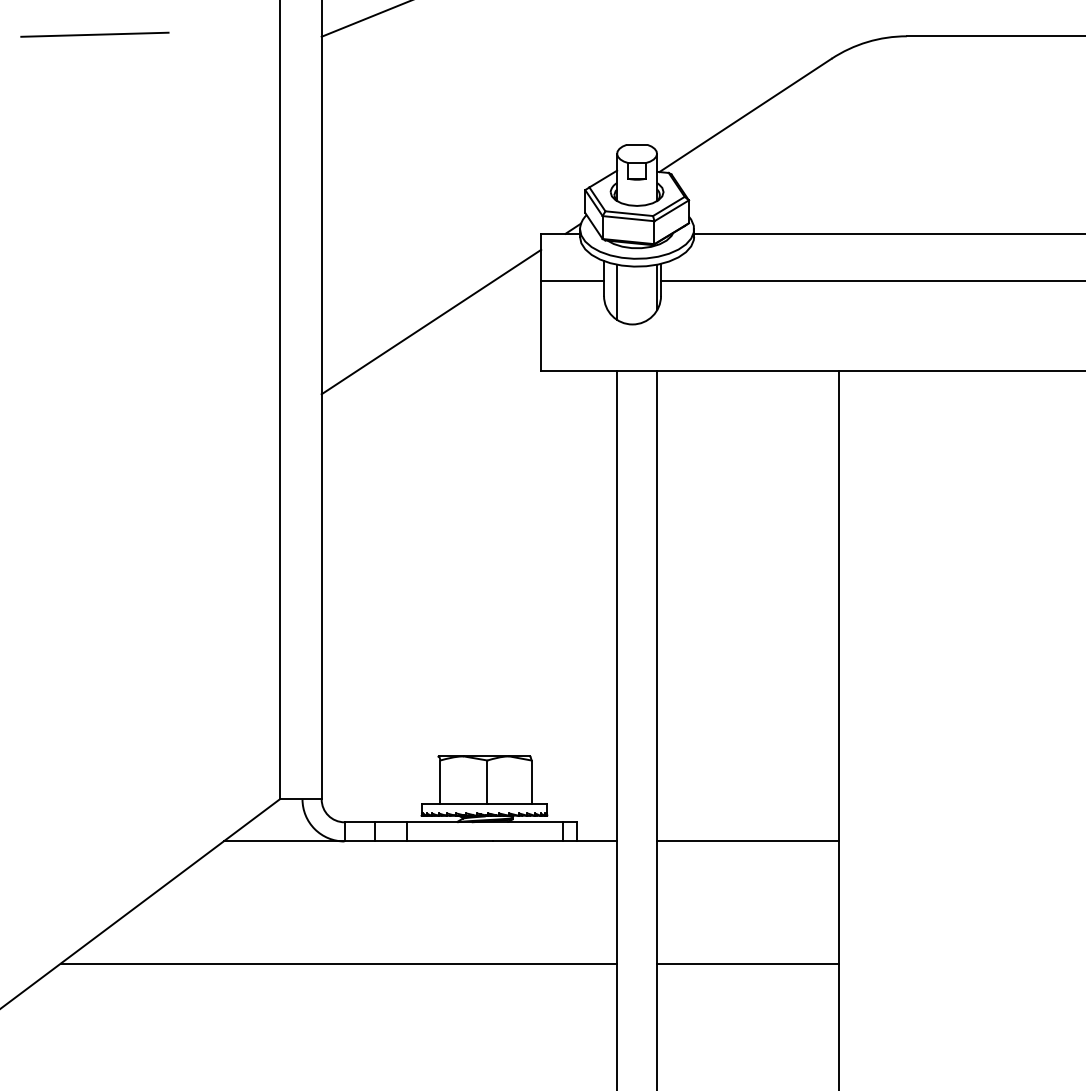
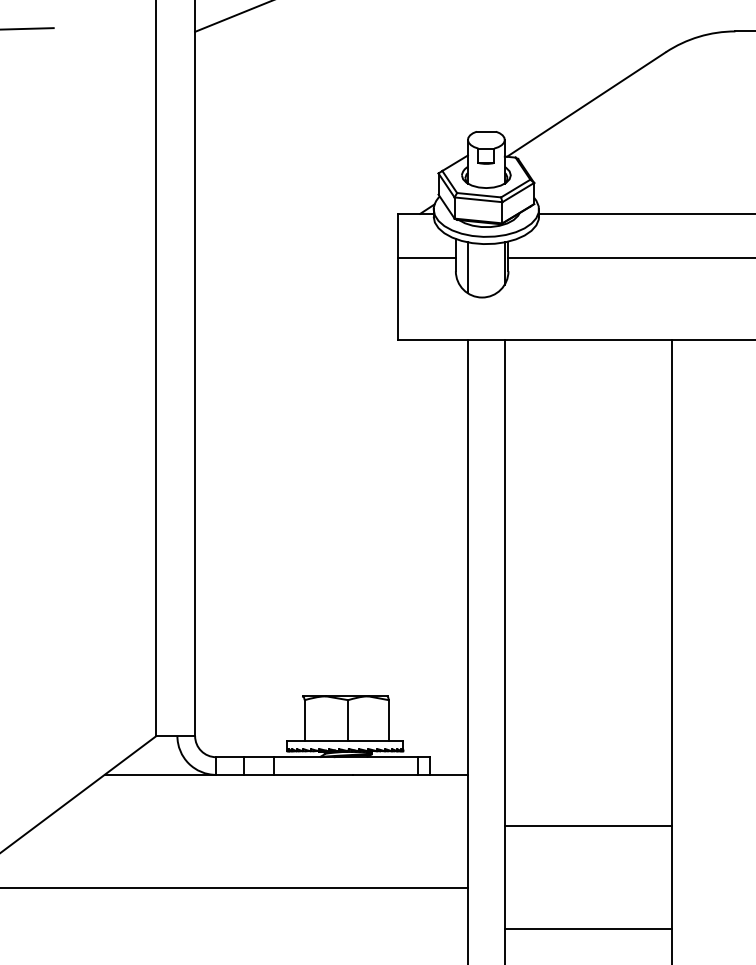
line: (431, 321) -> (296, 294), removed
line: (747, 841) -> (588, 825), moved
line: (747, 963) -> (588, 929), moved

